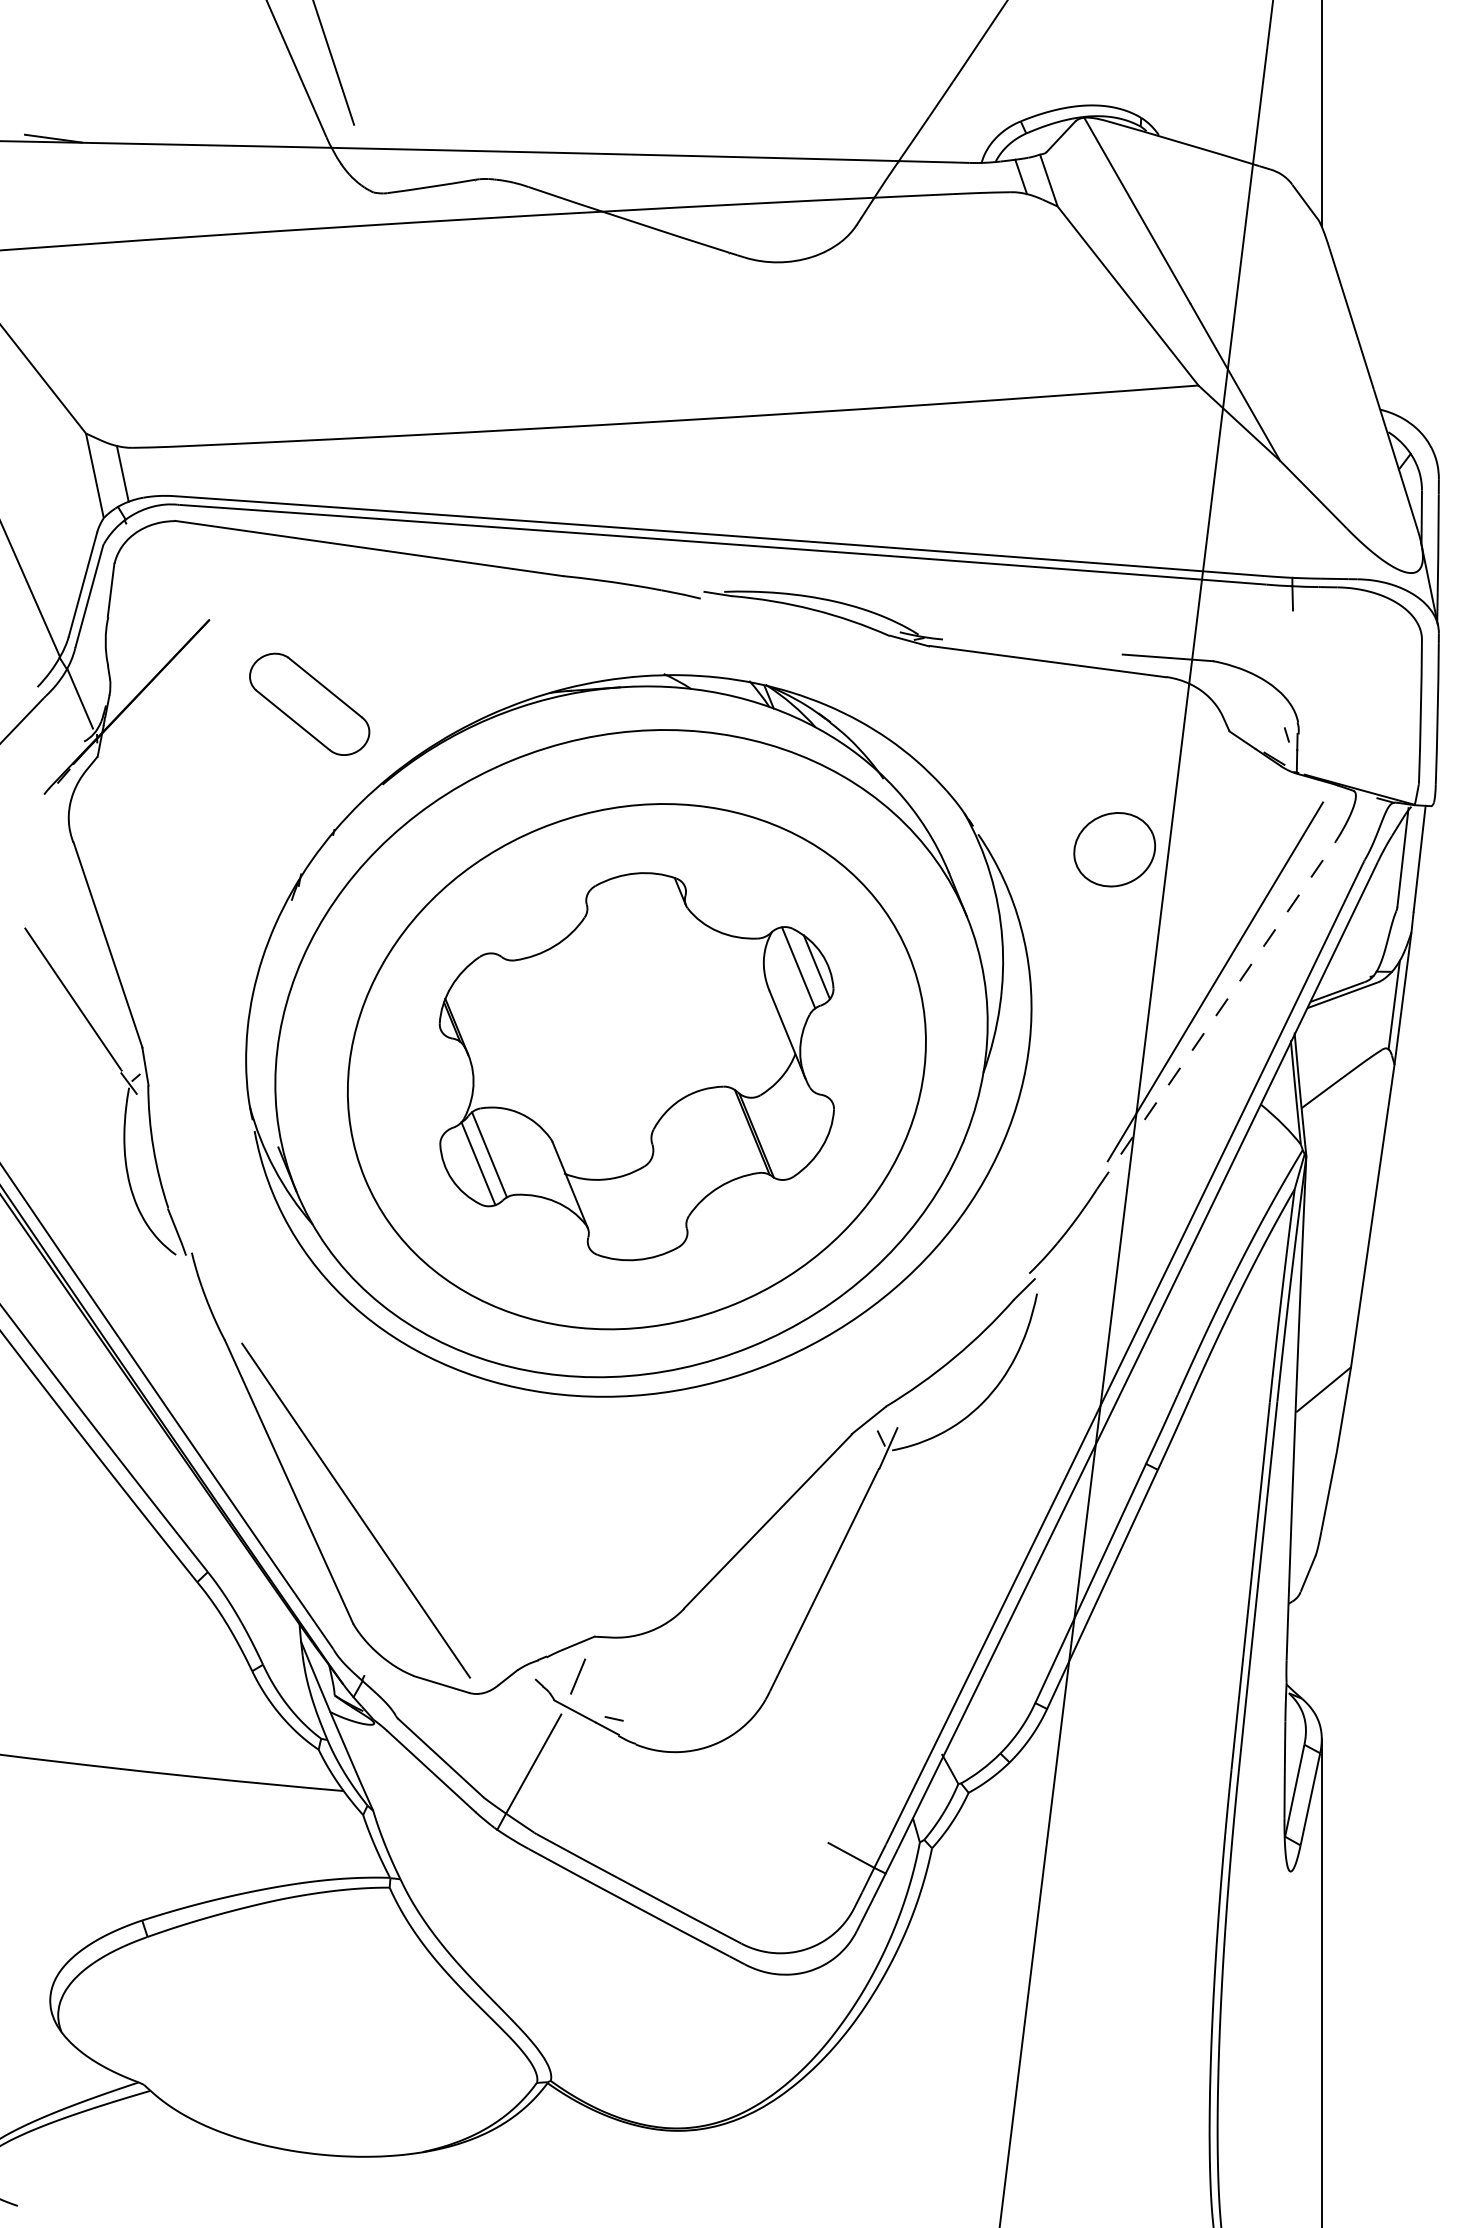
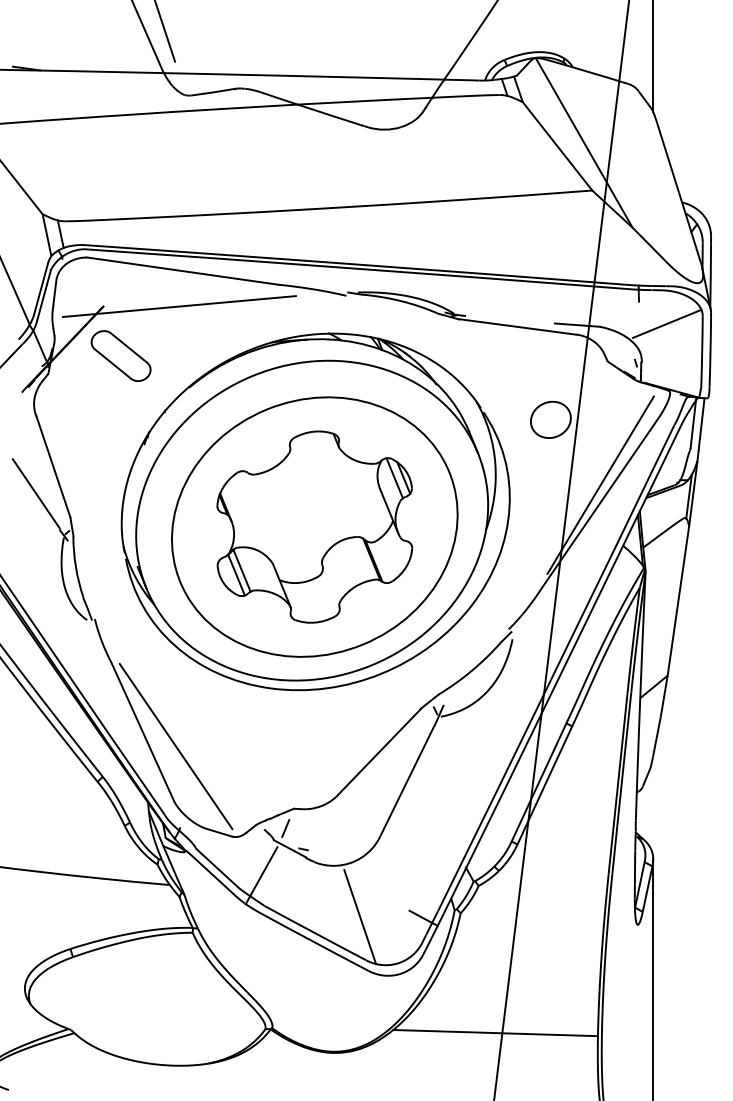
line: (361, 620) -> (178, 306), added
line: (1350, 654) -> (667, 323), added
part: (308, 703) -> (120, 355), moved
line: (1217, 1014) -> (601, 501), dashed -> solid
line: (729, 1856) -> (360, 917), added
line: (1002, 2089) -> (495, 1032), added

